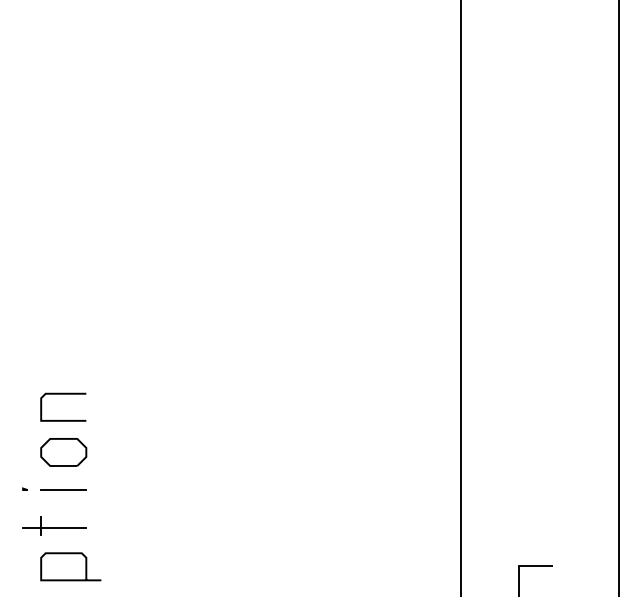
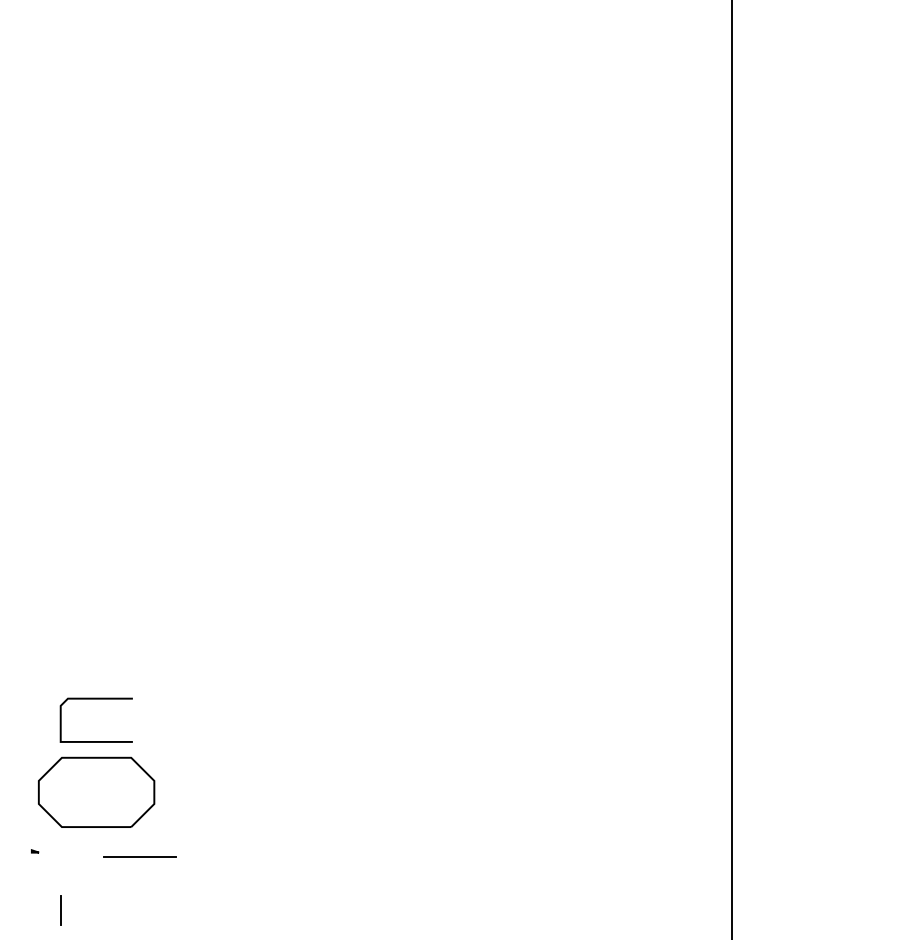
part: (63, 452) -> (96, 792), size x1.6
line: (63, 489) -> (139, 856), moved
line: (54, 527) -> (82, 912), removed

